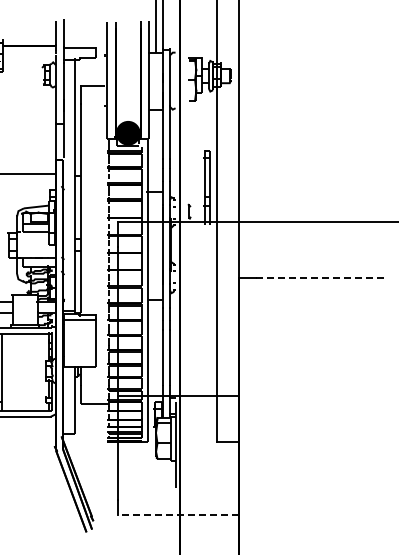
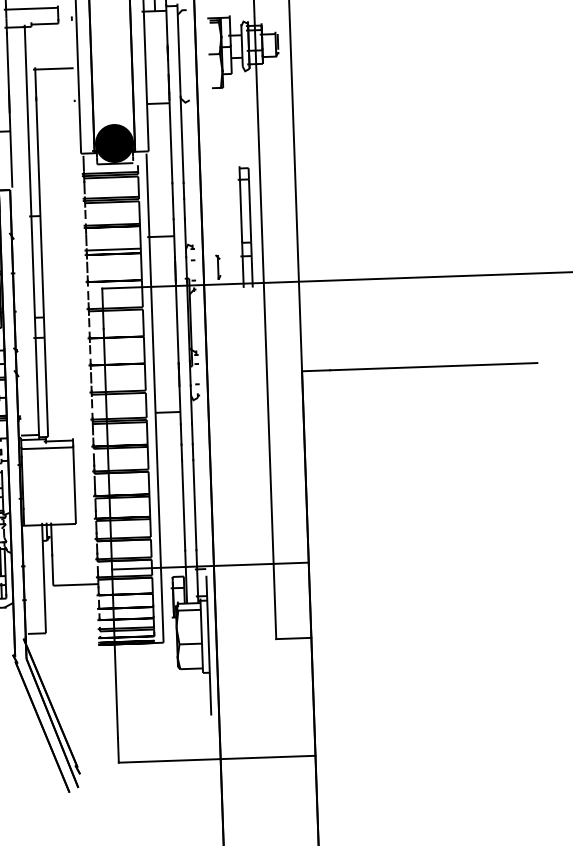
line: (320, 277) -> (434, 366), dashed -> solid
line: (178, 514) -> (217, 758), dashed -> solid

